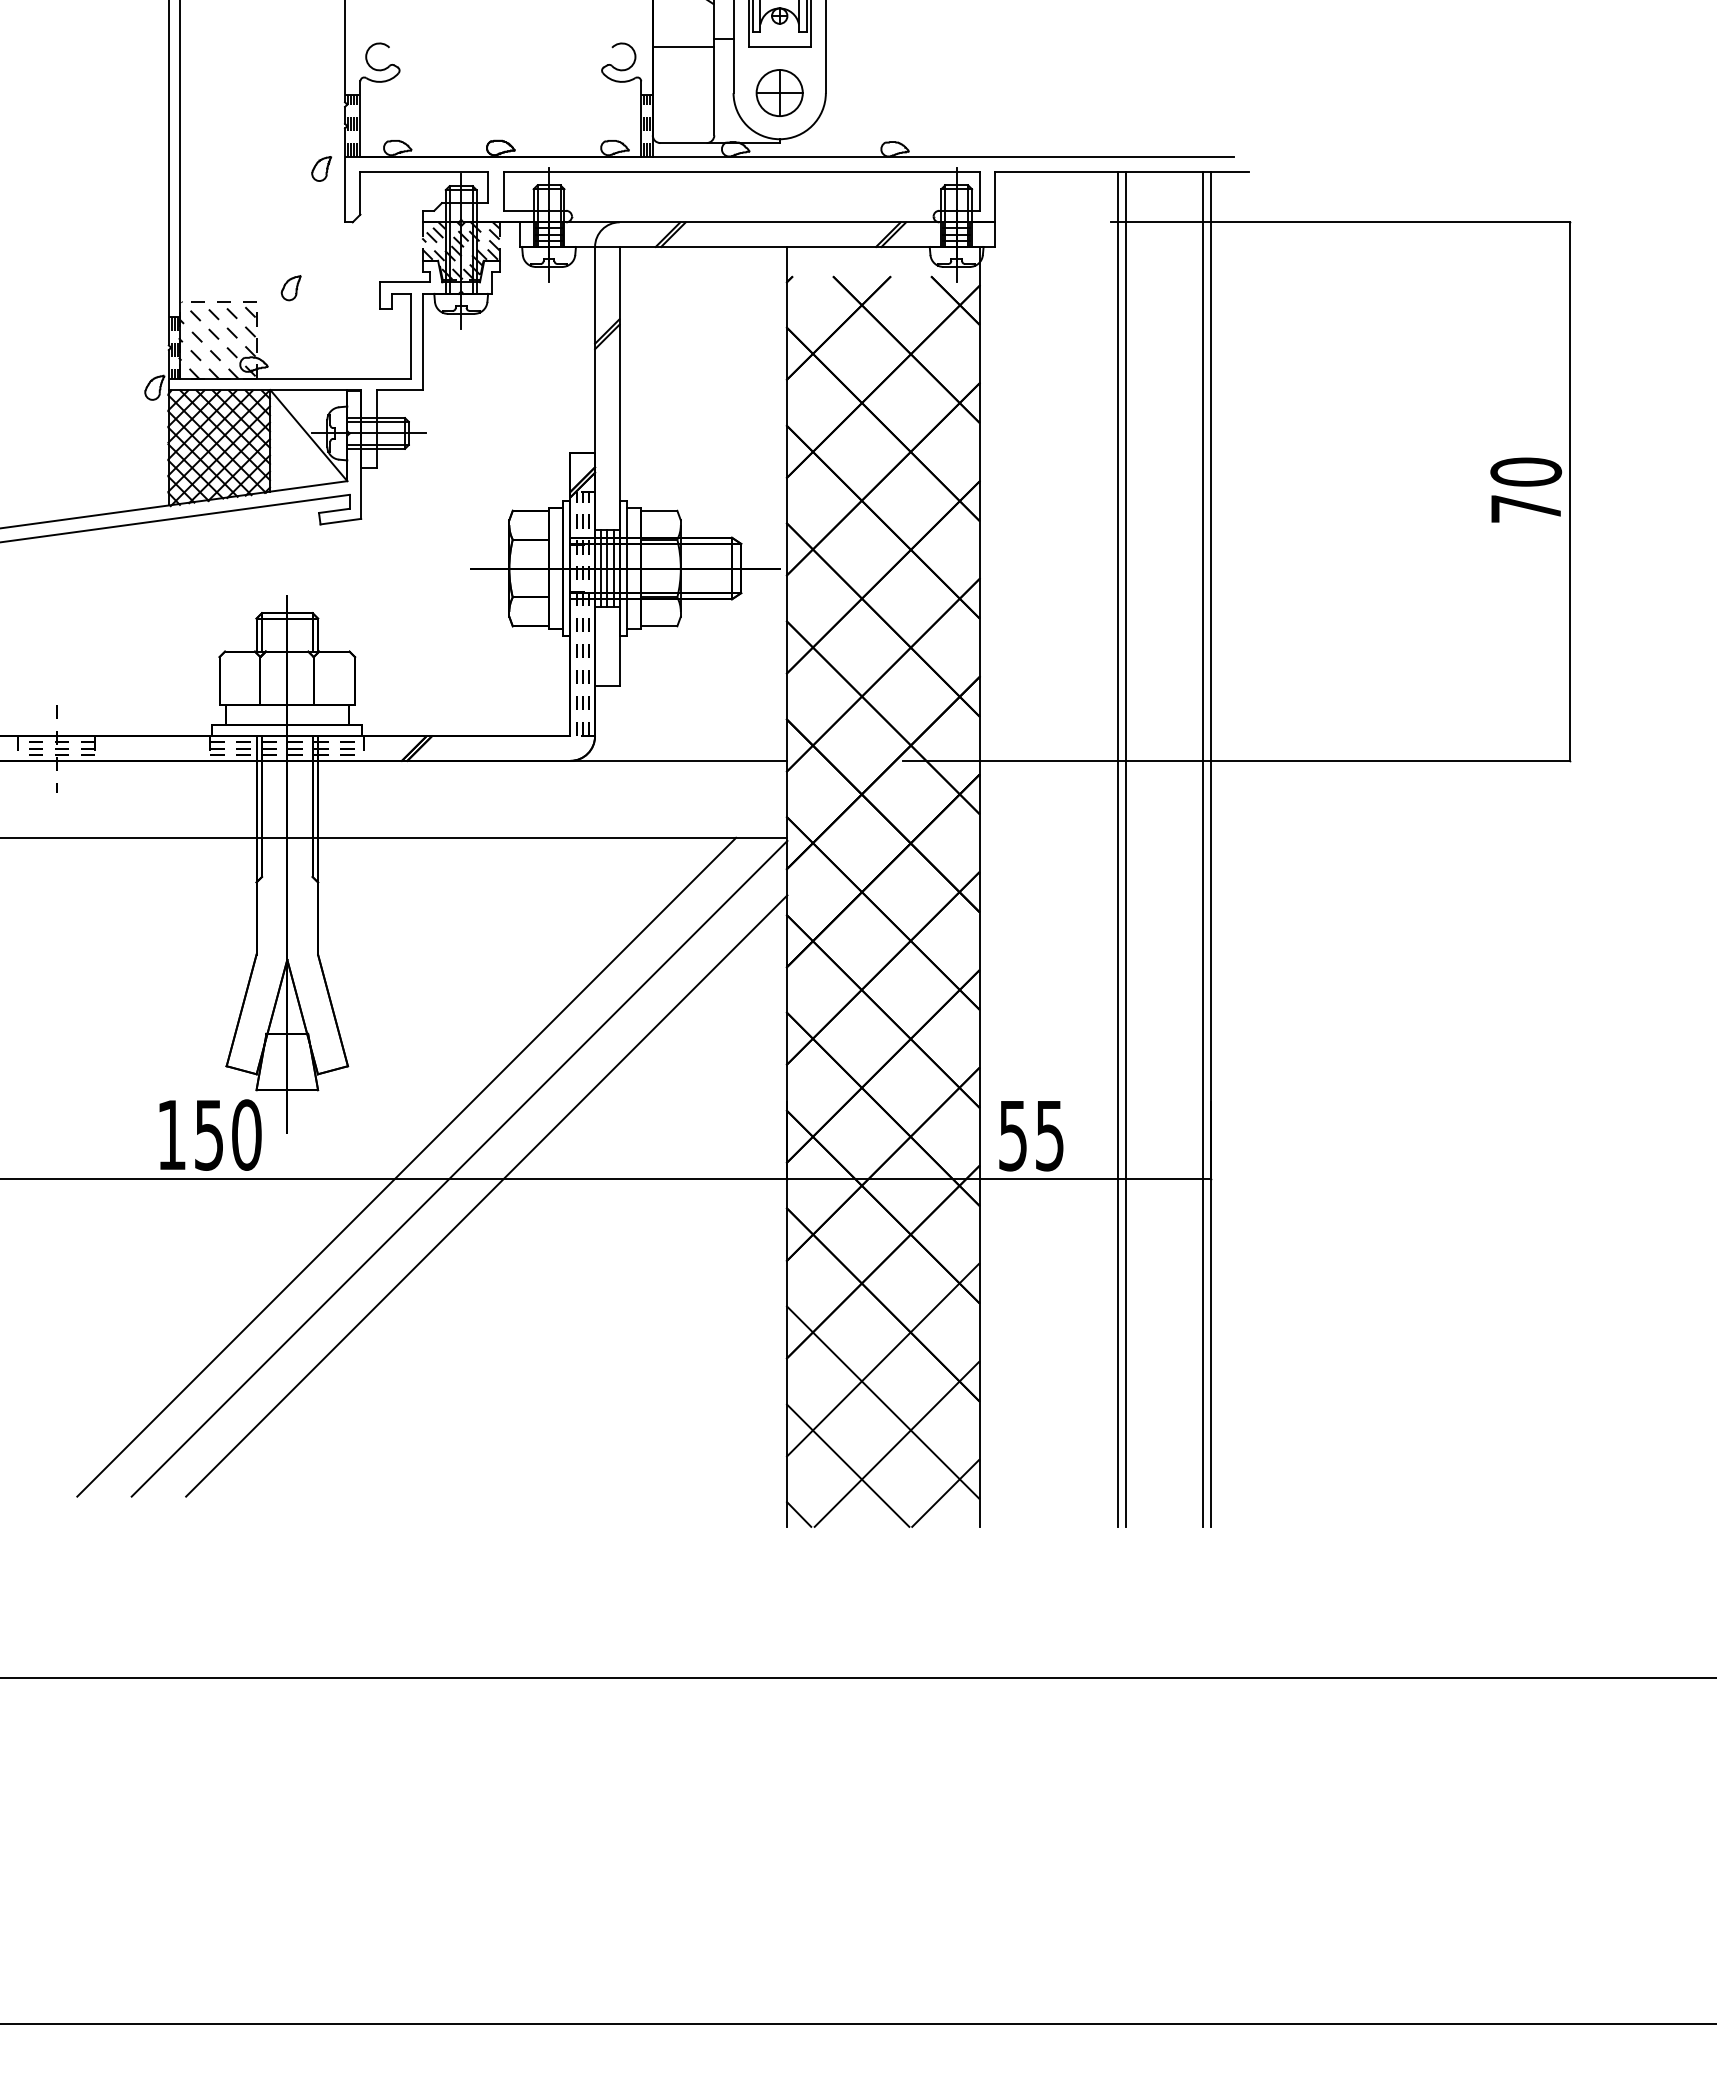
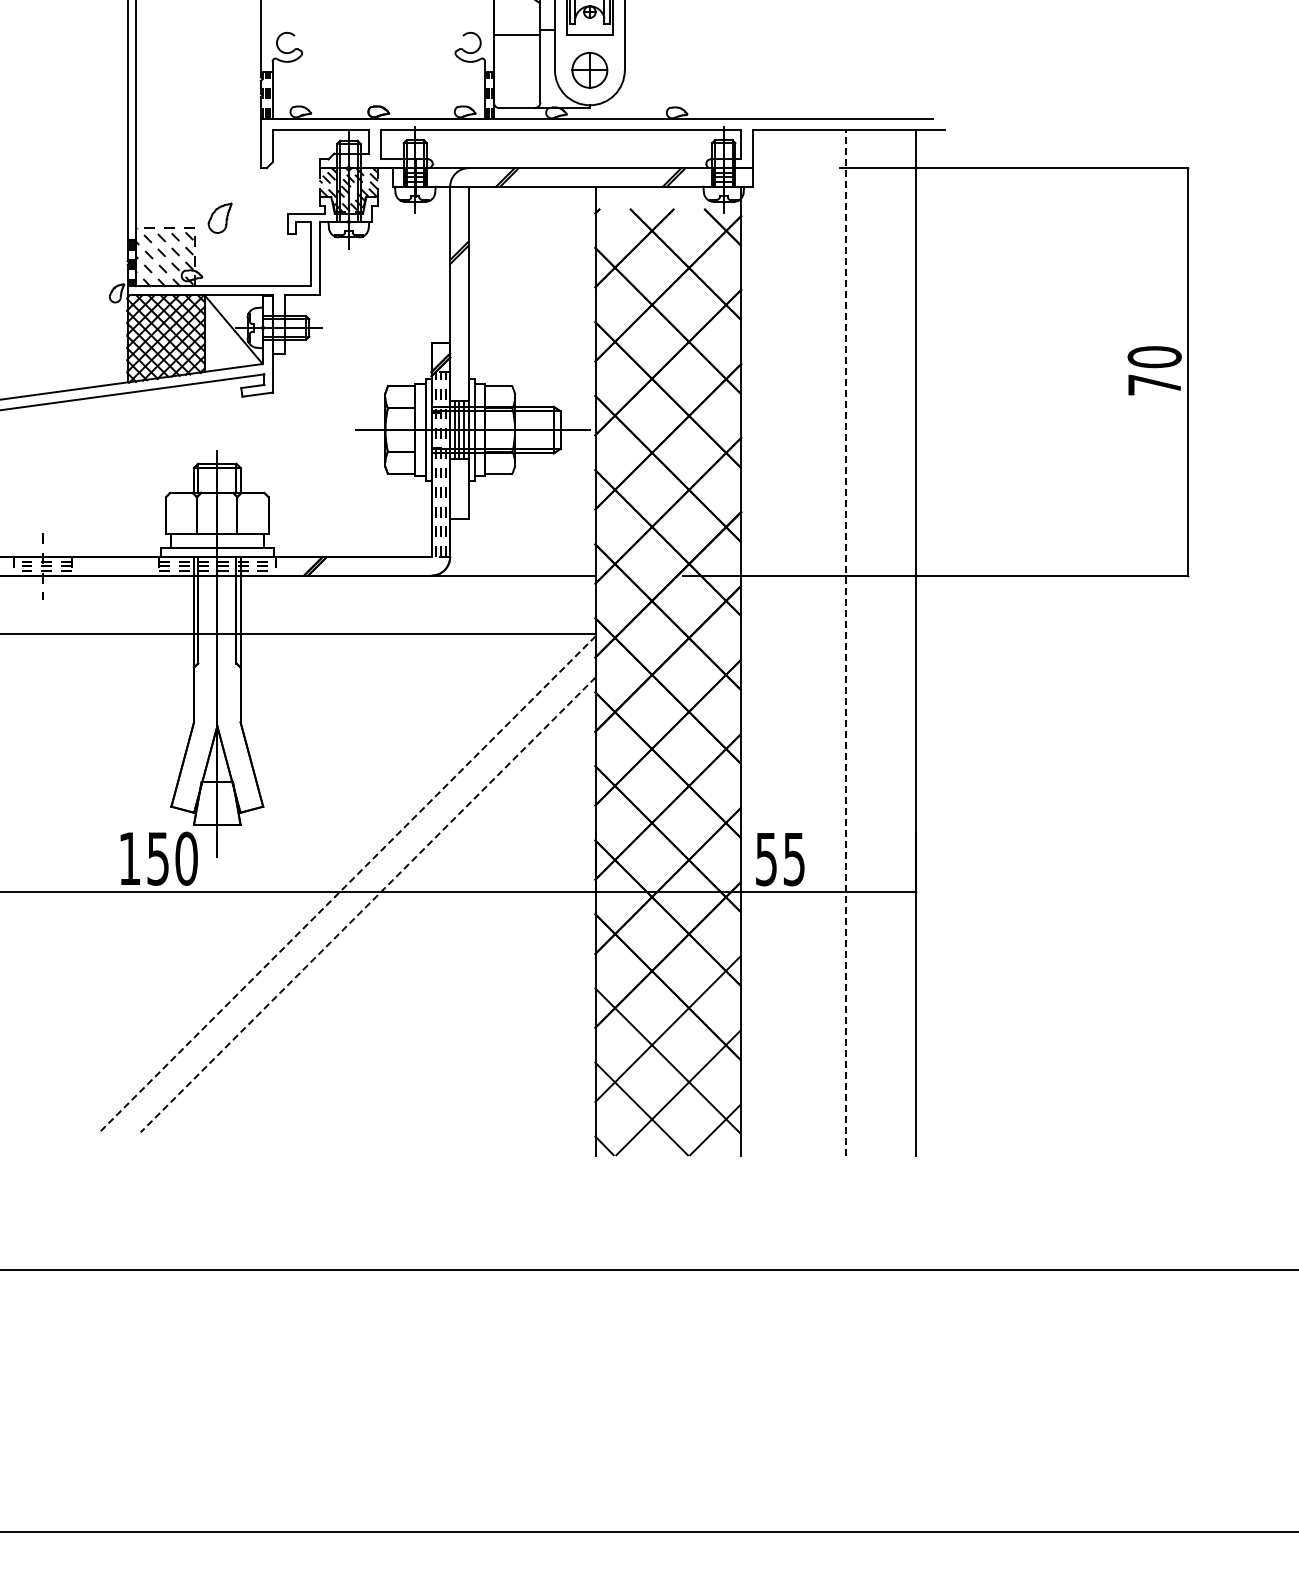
part: (321, 168) -> (243, 127), removed
part: (291, 287) -> (220, 217), size x1.6
line: (1118, 849) -> (846, 642), solid -> dashed
line: (1125, 849) -> (851, 642), removed
line: (1203, 849) -> (910, 642), removed
line: (406, 1166) -> (307, 882), removed
line: (459, 1169) -> (347, 884), solid -> dashed
line: (487, 1195) -> (368, 904), solid -> dashed

